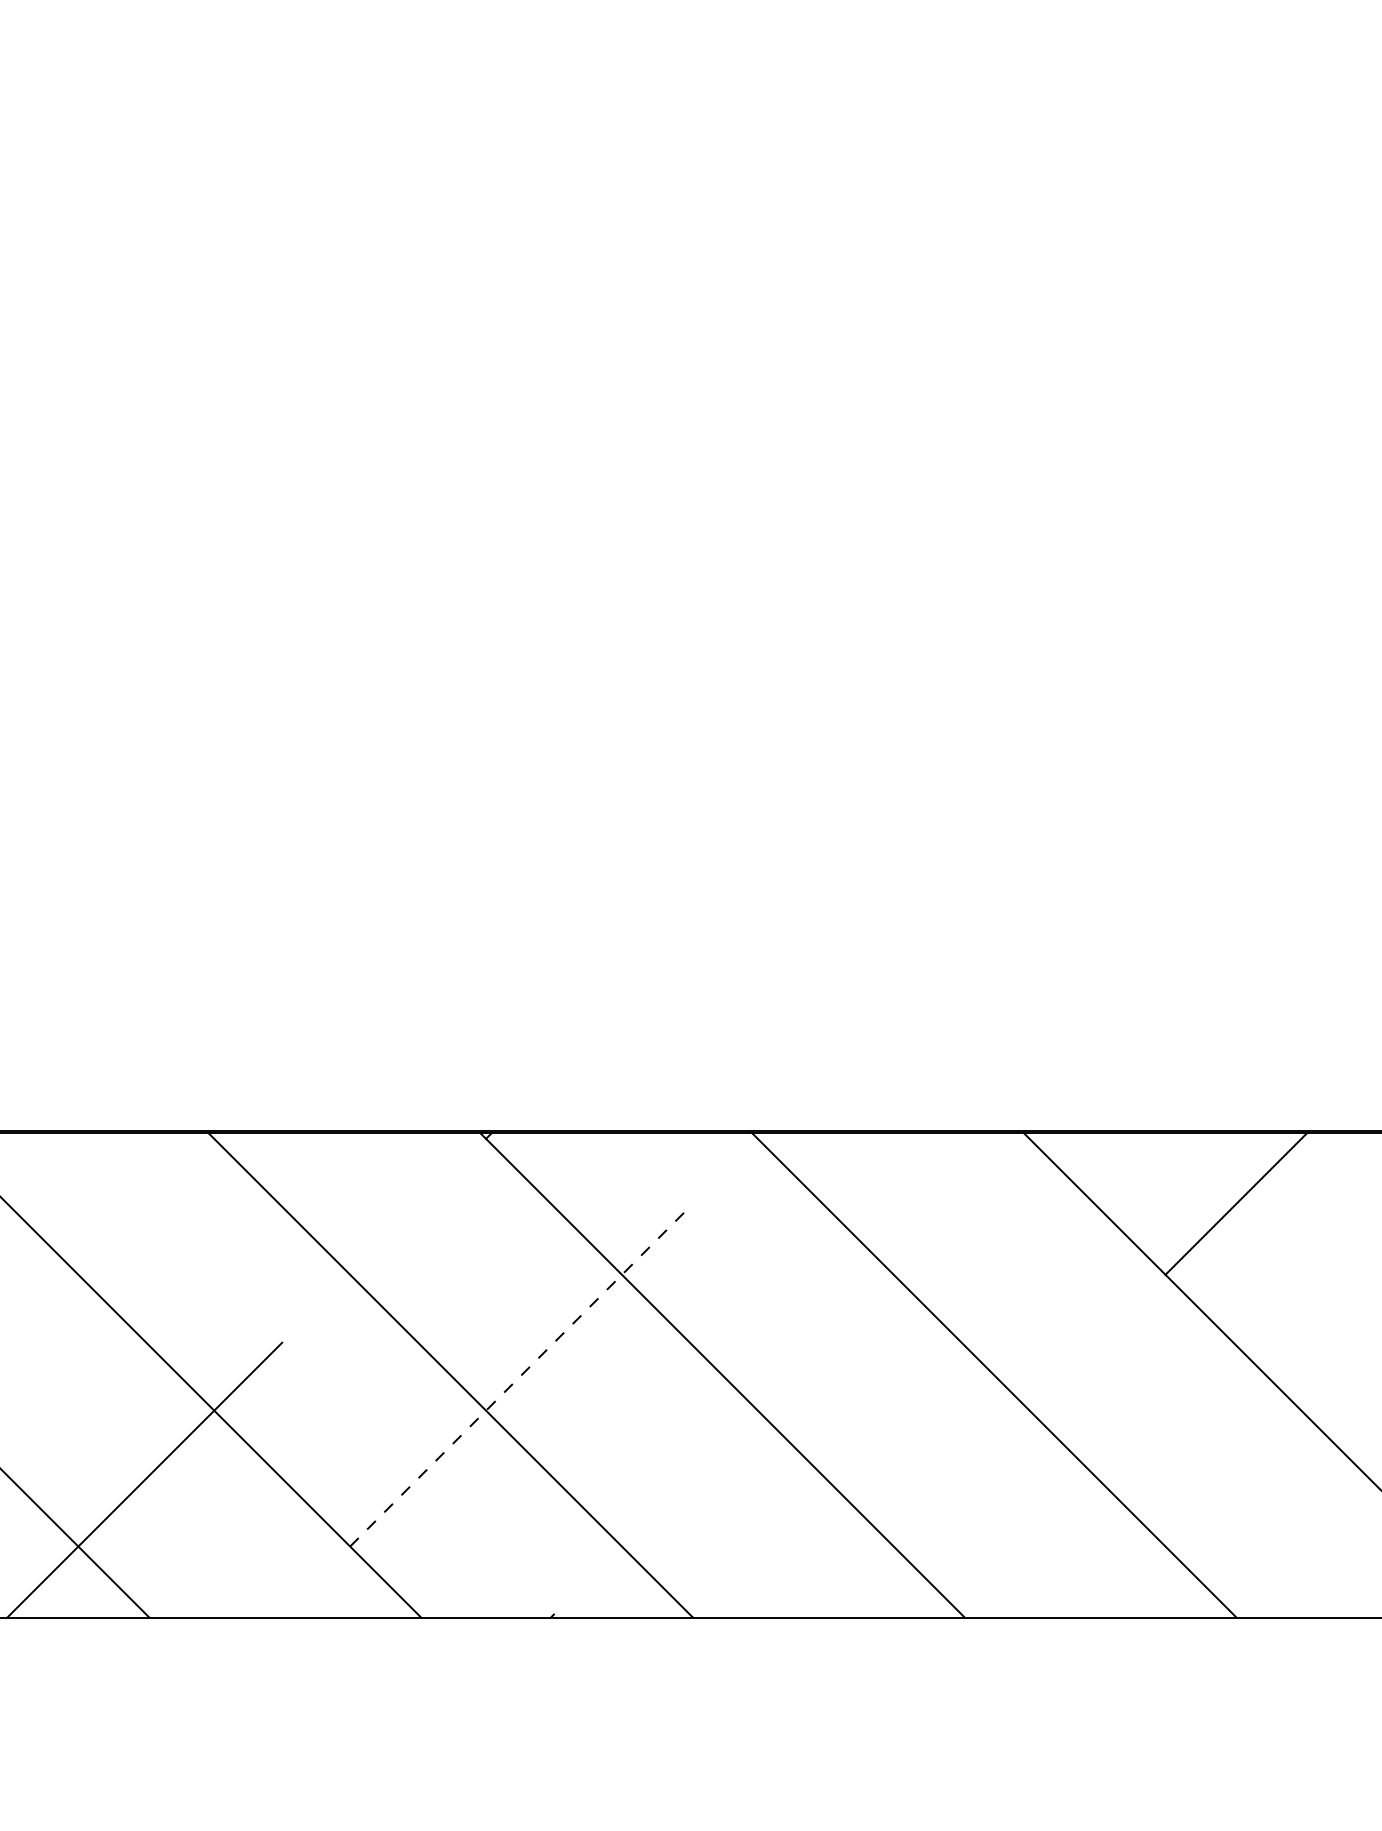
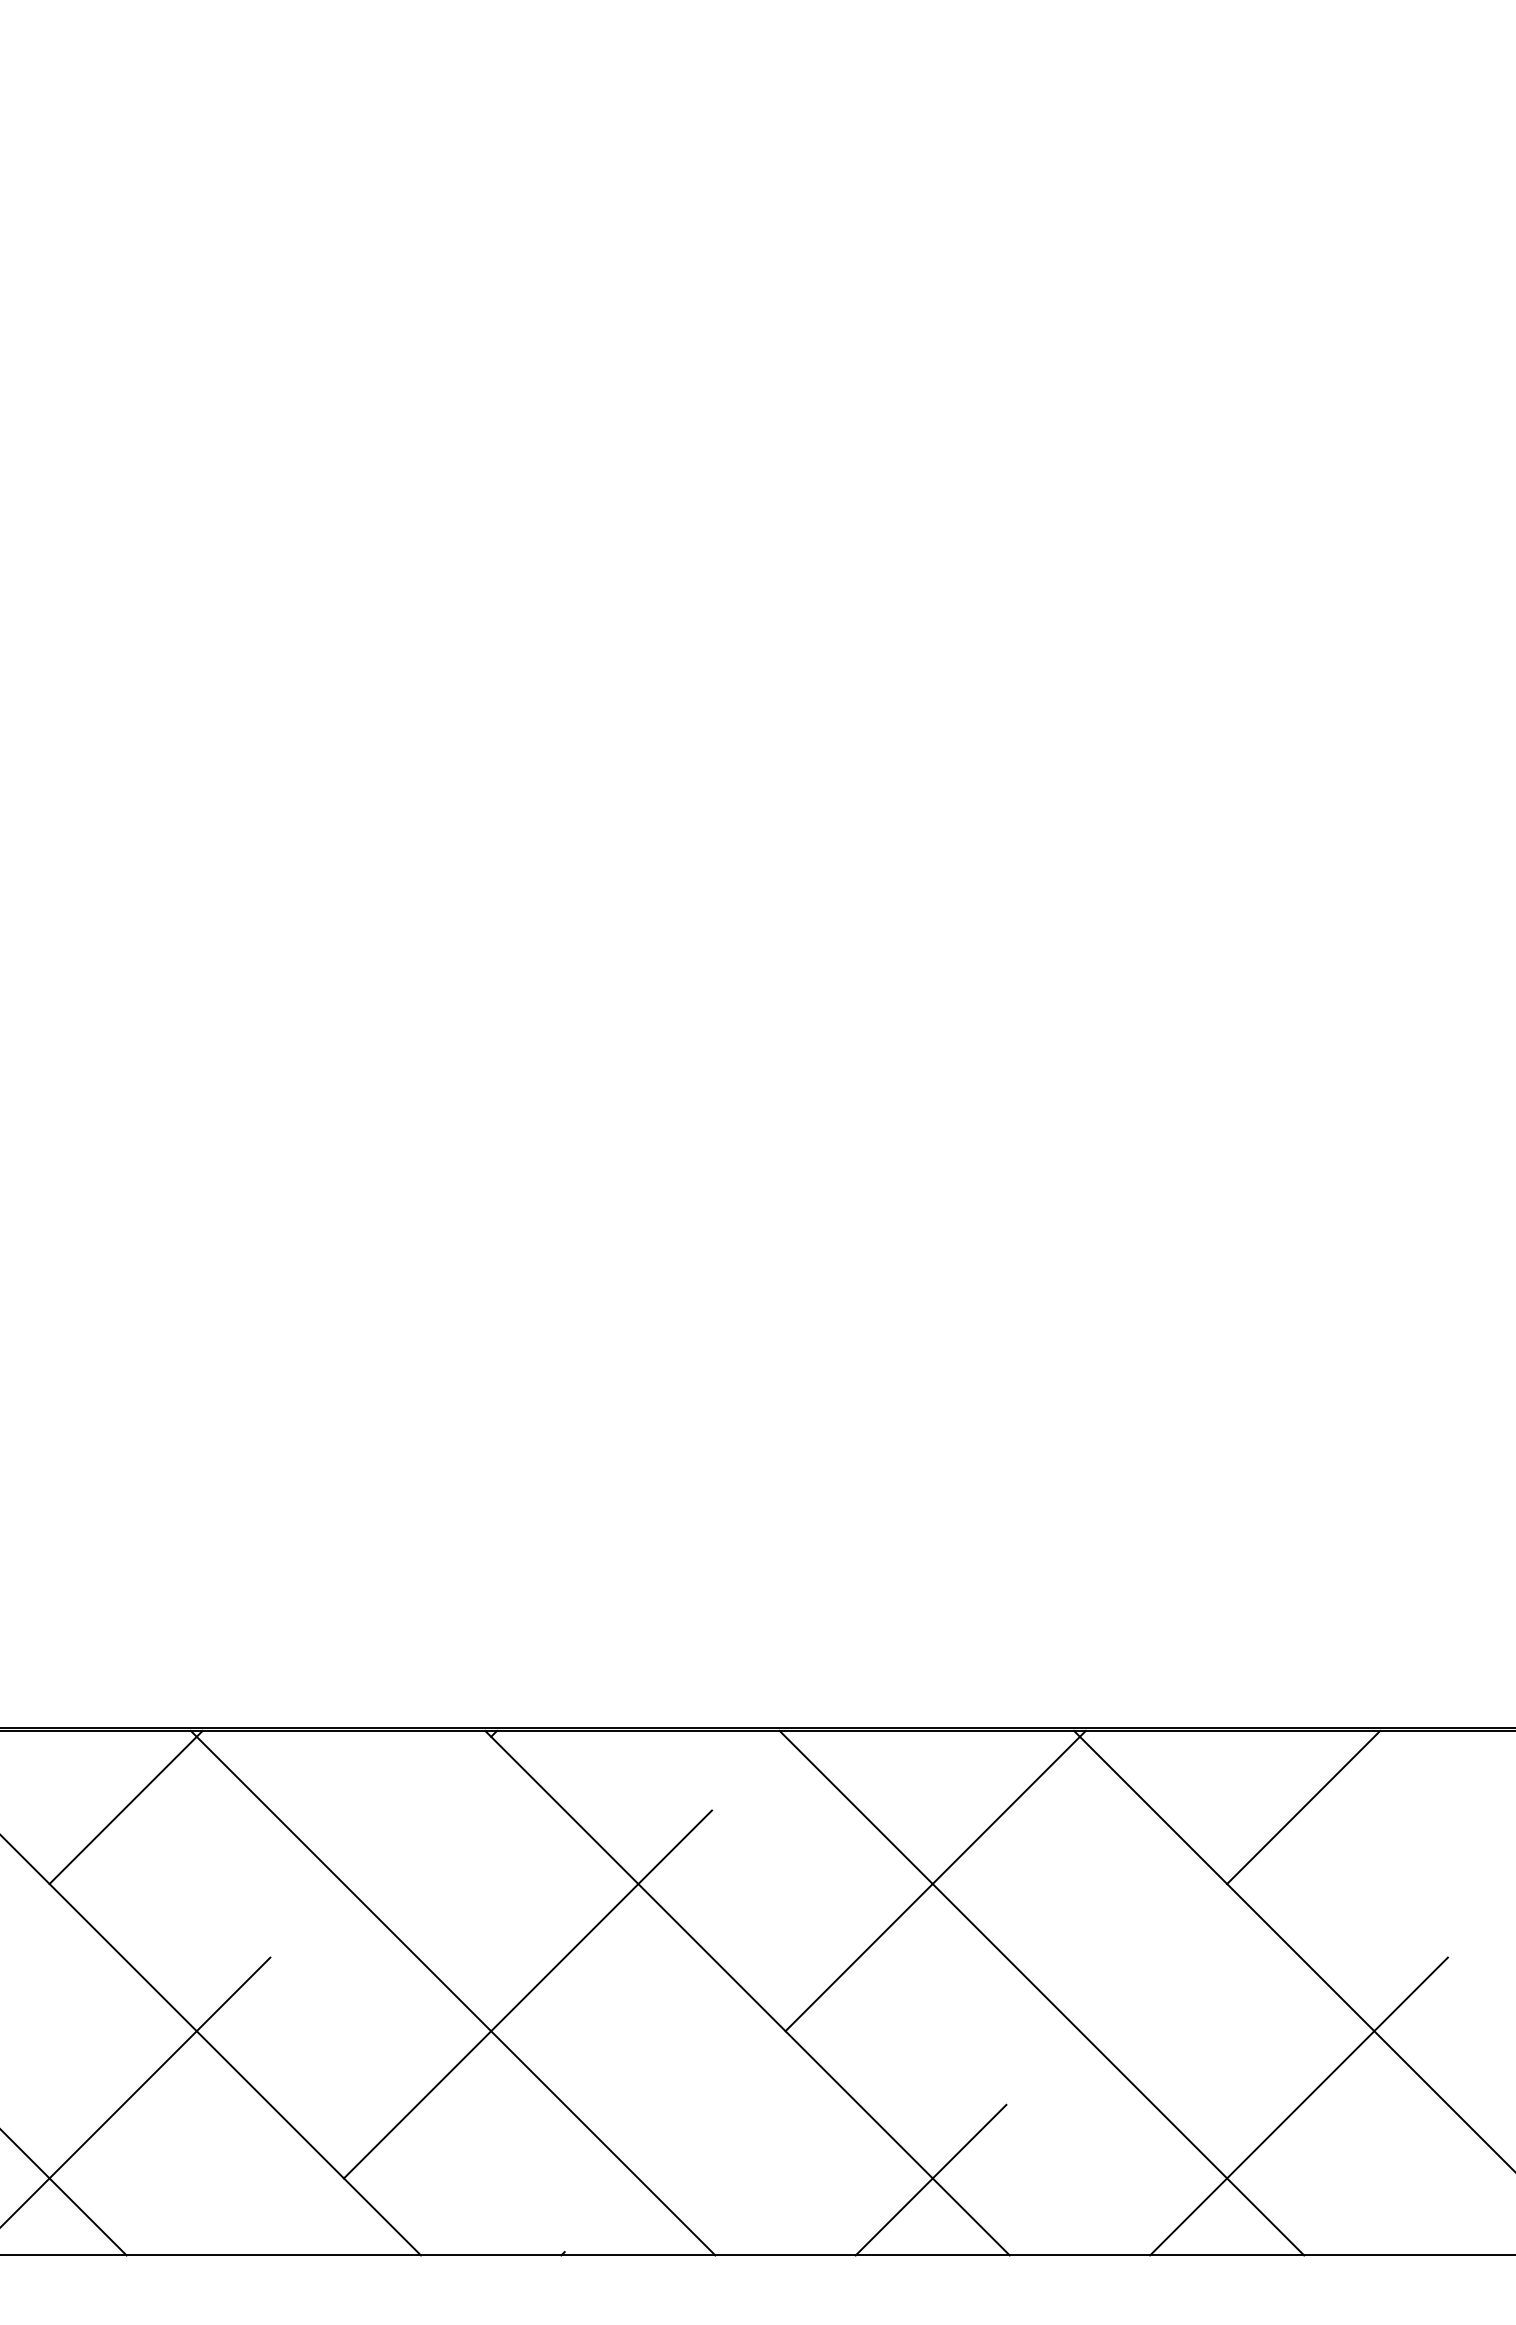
line: (148, 1204) -> (125, 1807), added
line: (896, 1271) -> (935, 1880), added
line: (520, 1376) -> (528, 1994), dashed -> solid
line: (1231, 1480) -> (1298, 2106), added
line: (891, 1547) -> (930, 2179), added

